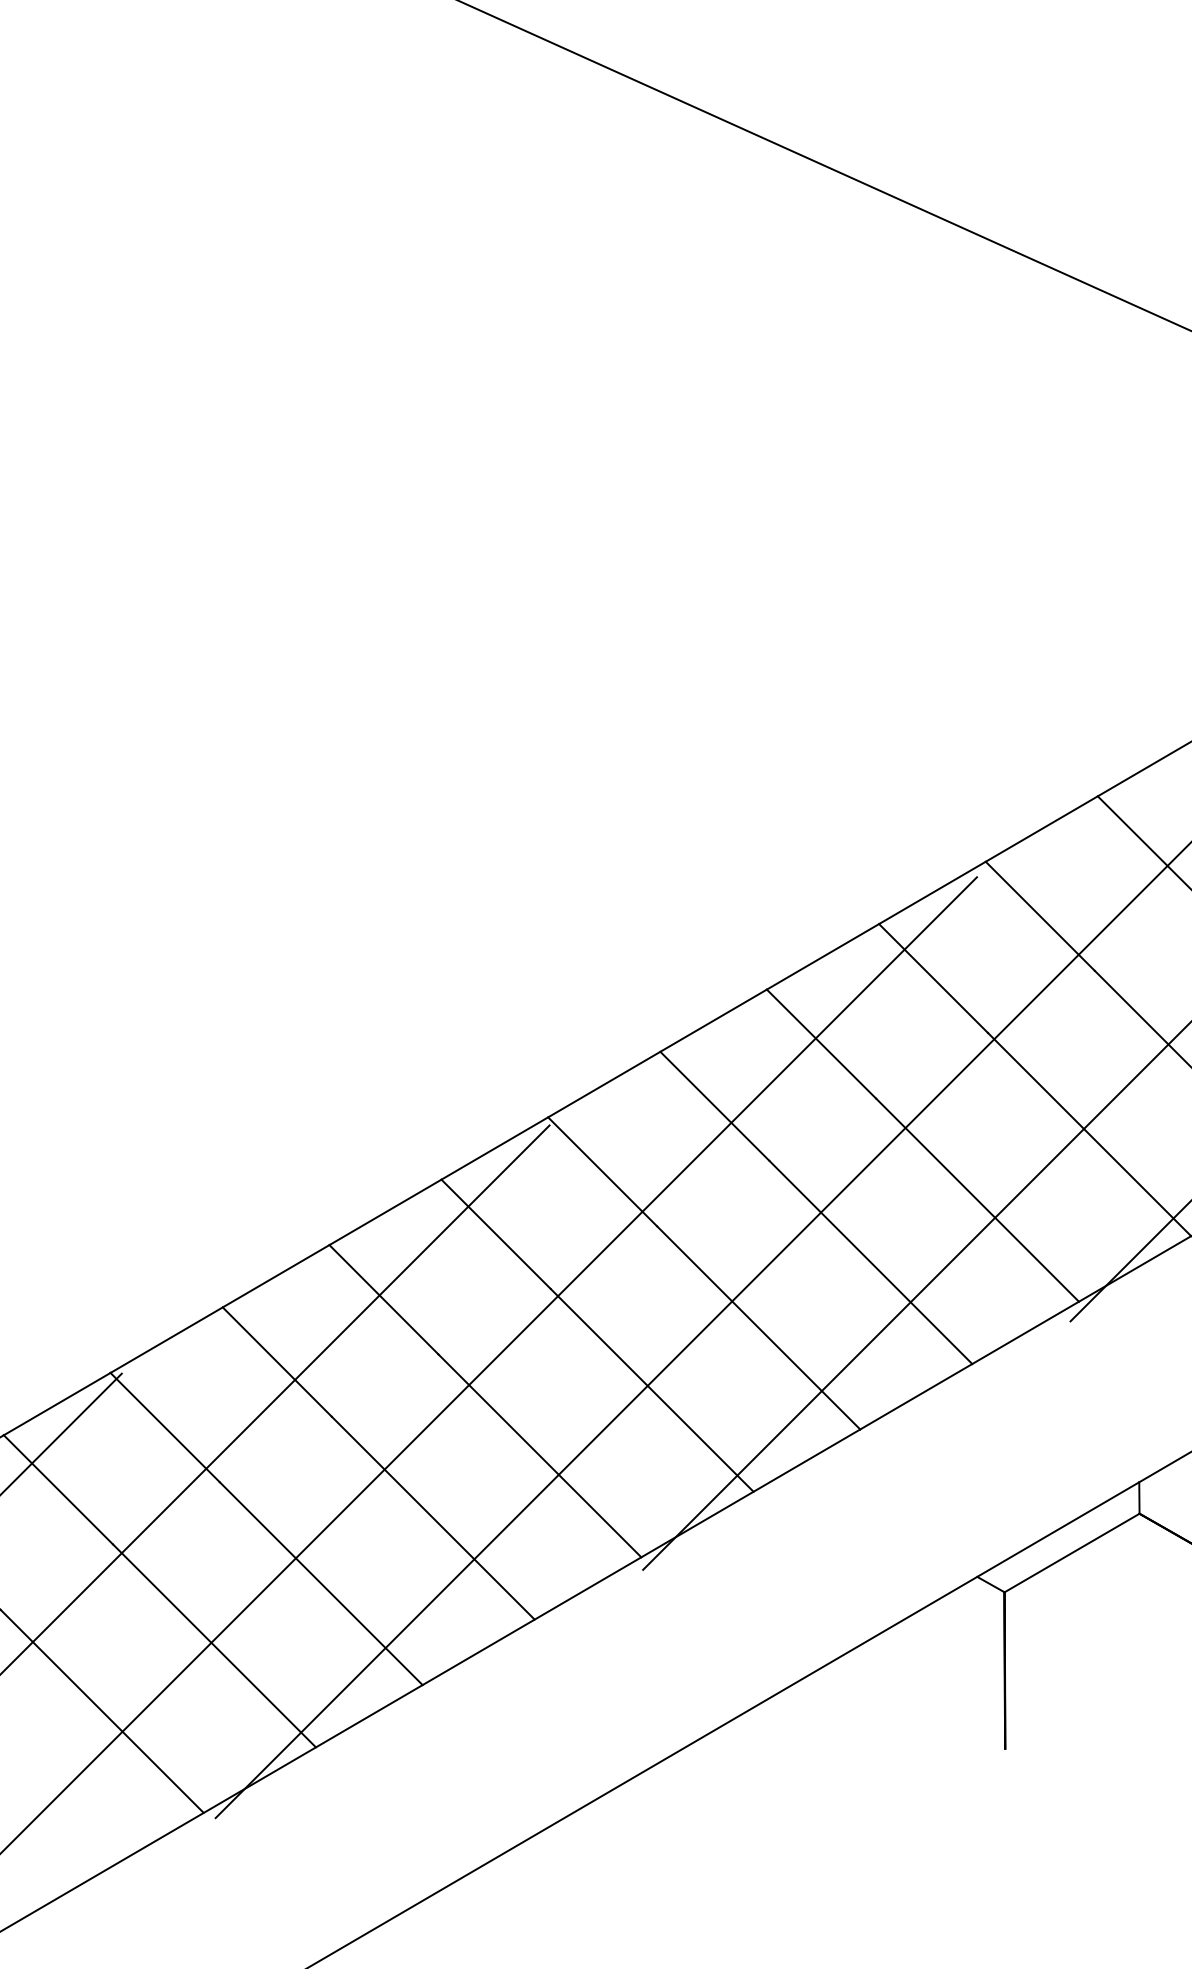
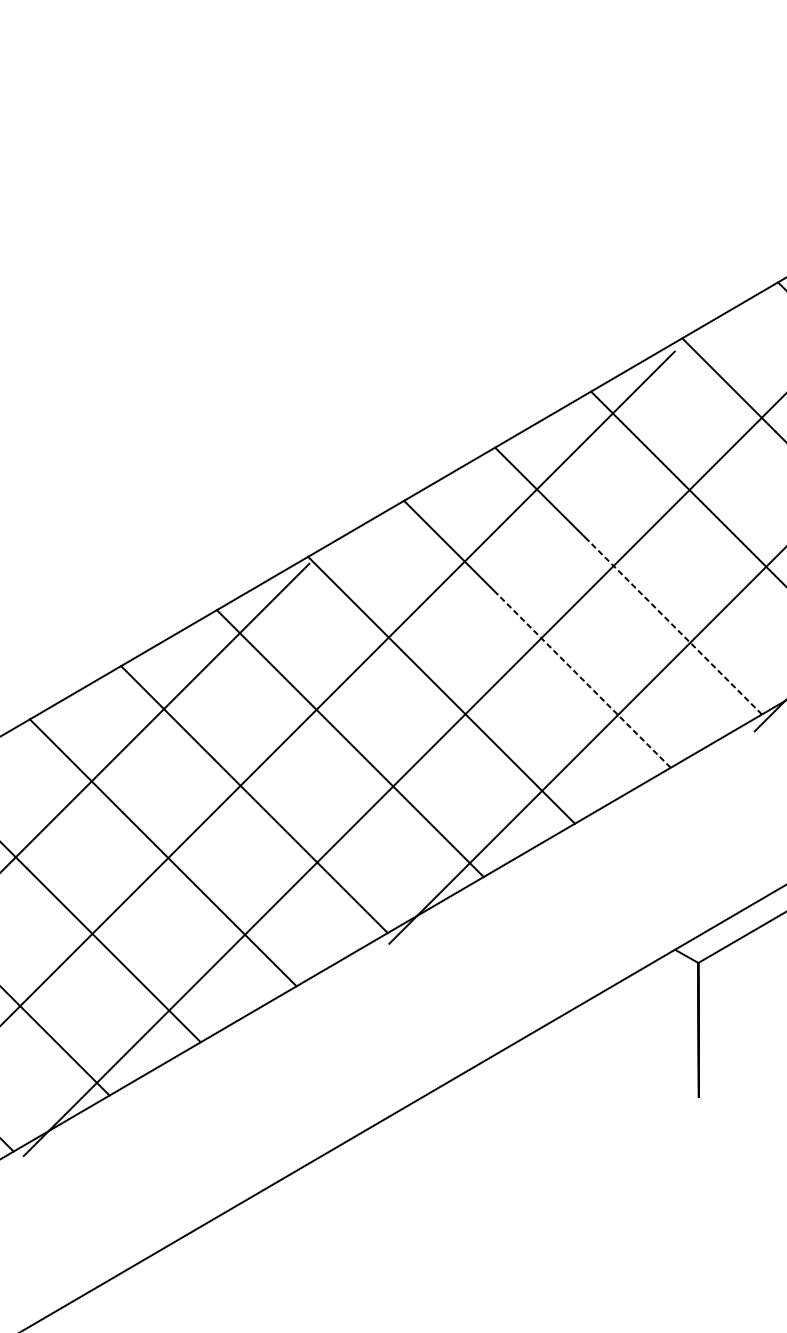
line: (977, 1200) -> (675, 627), solid -> dashed
line: (870, 1262) -> (583, 680), solid -> dashed

